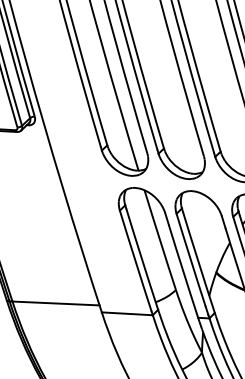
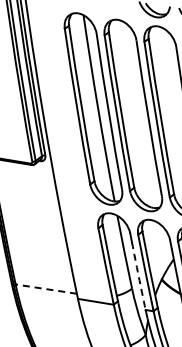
arc: (183, 272) -> (138, 276), solid -> dashed
line: (54, 304) -> (45, 289), solid -> dashed

